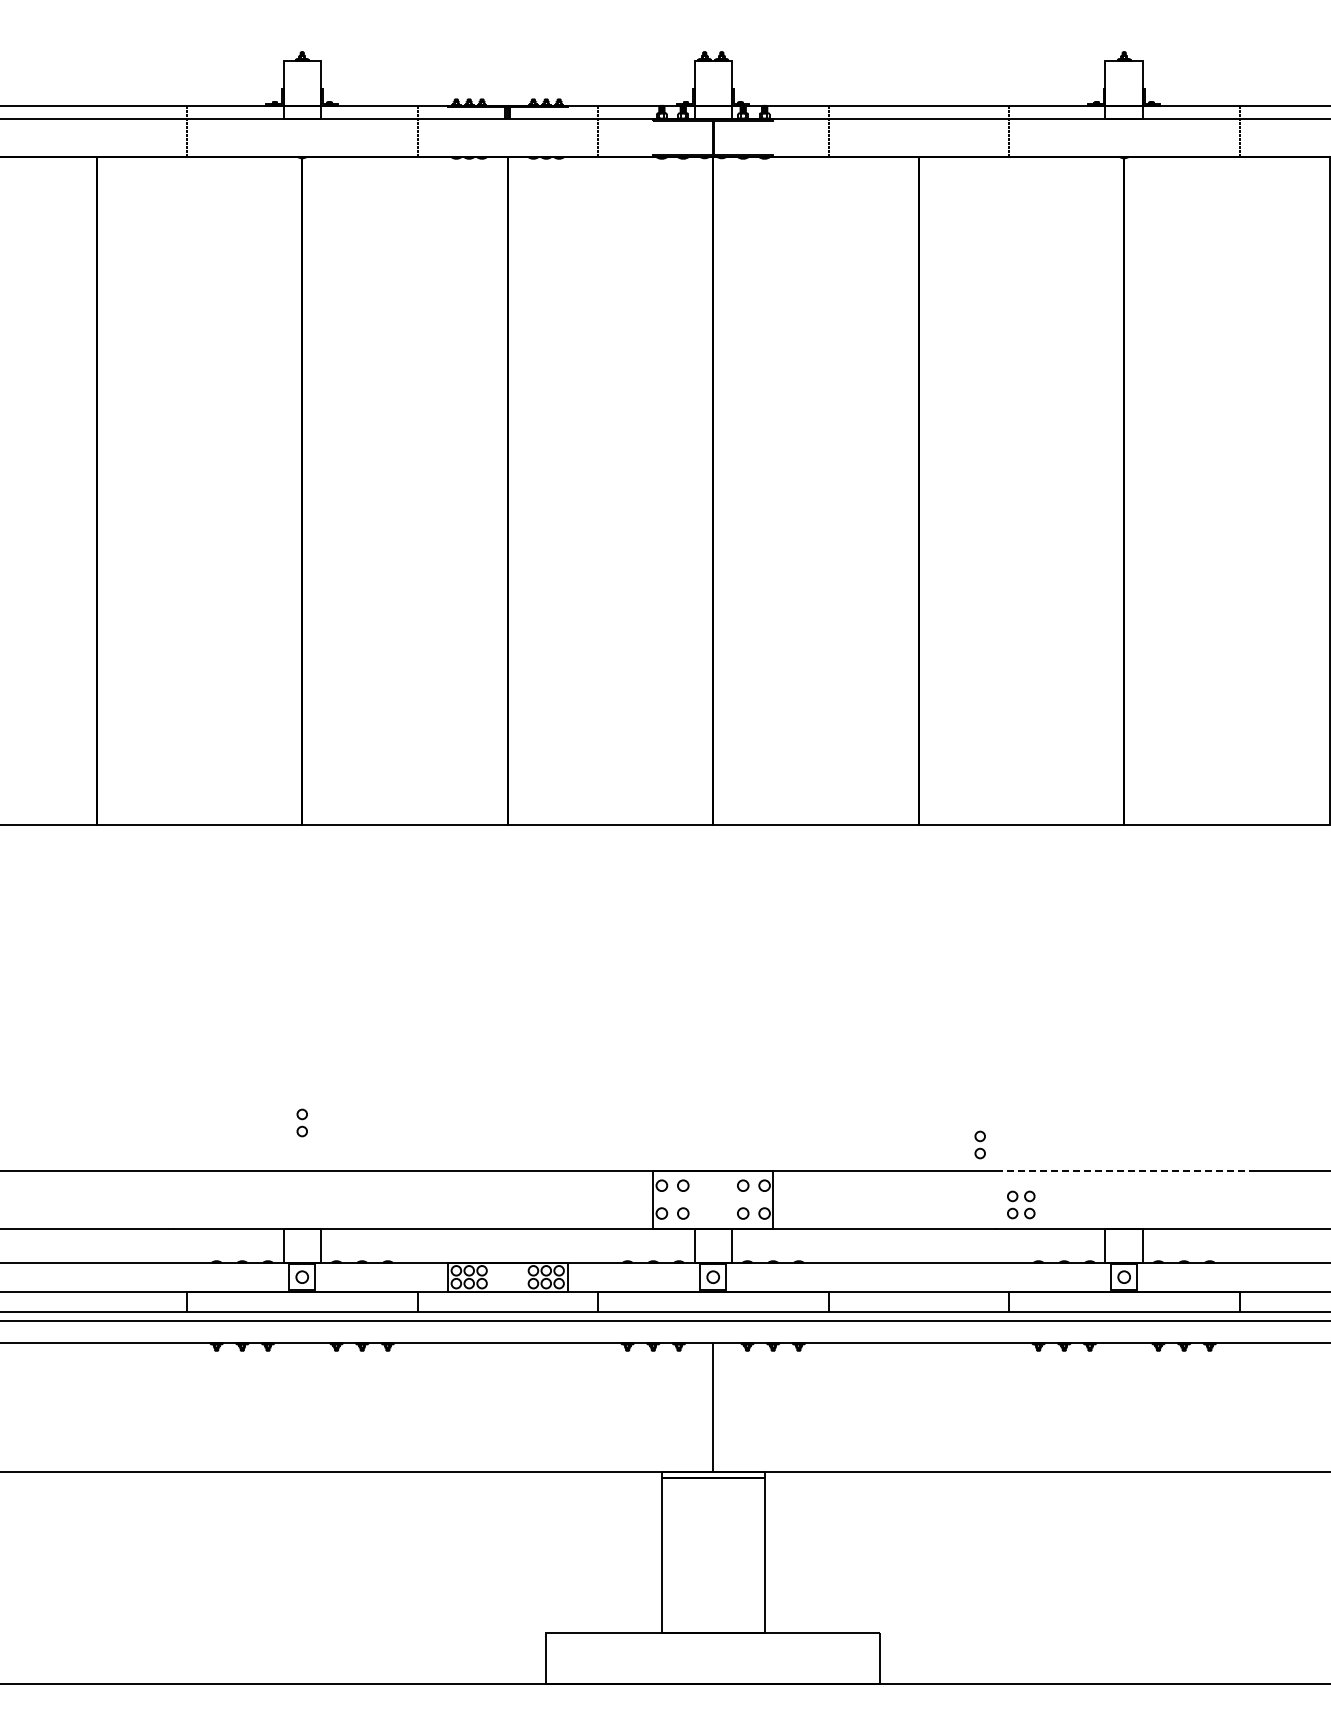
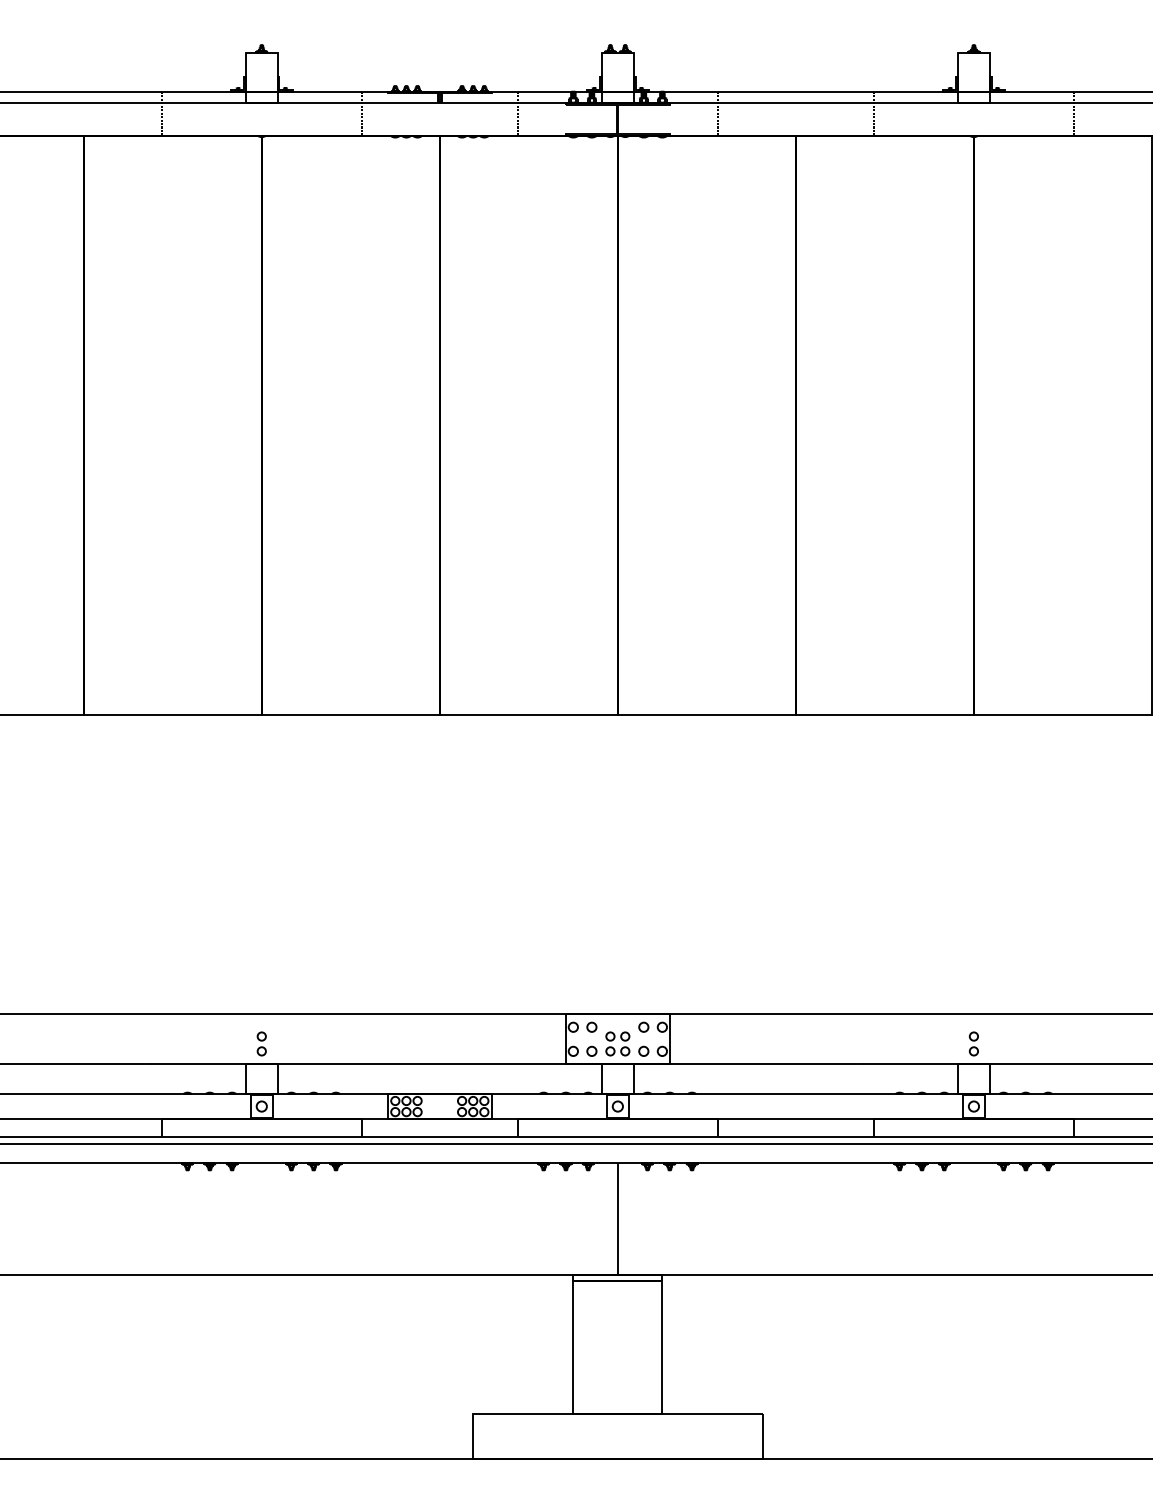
part: (301, 1122) -> (261, 1043), moved
part: (979, 1144) -> (973, 1043), moved
line: (1124, 1170) -> (974, 1014), dashed -> solid
part: (1021, 1204) -> (618, 1043), moved

